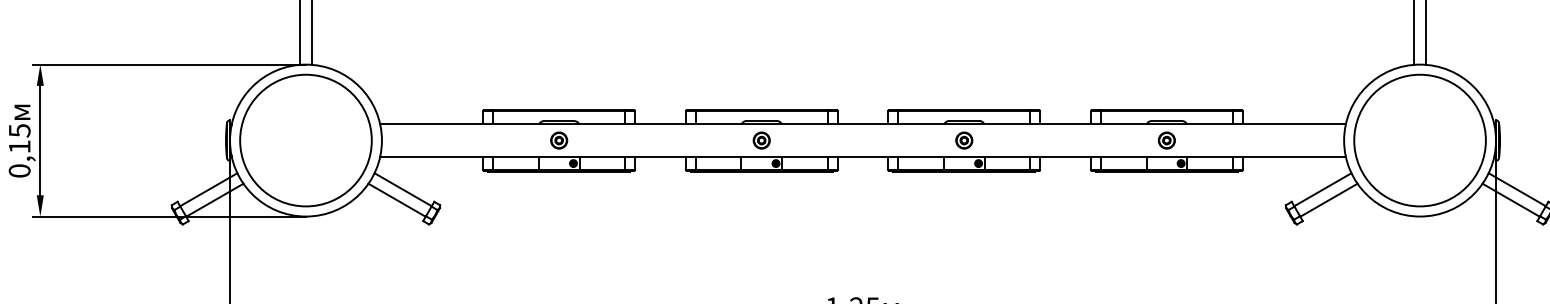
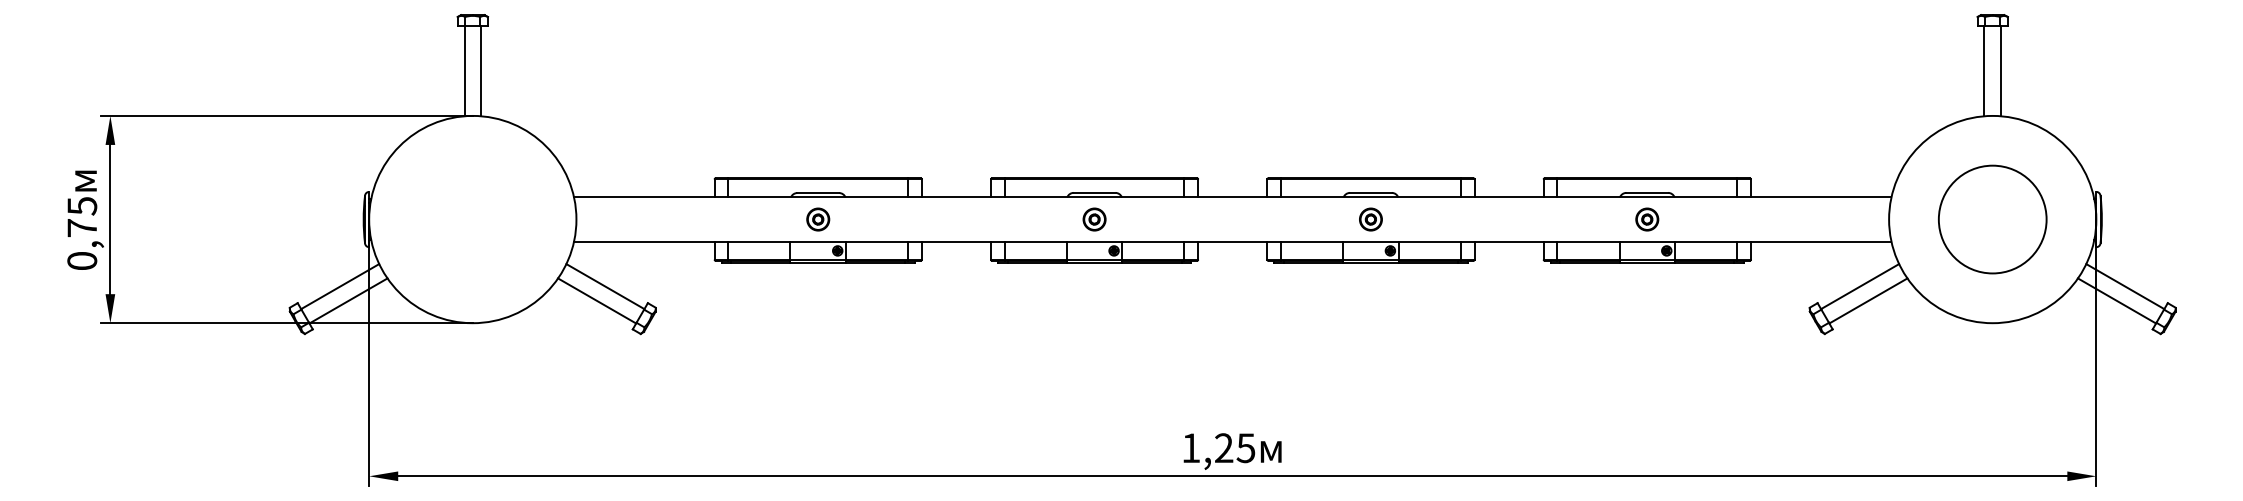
circle: (305, 140) -> (472, 219), removed
circle: (1419, 140) -> (1992, 219), size x0.6
text: (19, 147) -> (81, 228), 0,15 -> 0,75

